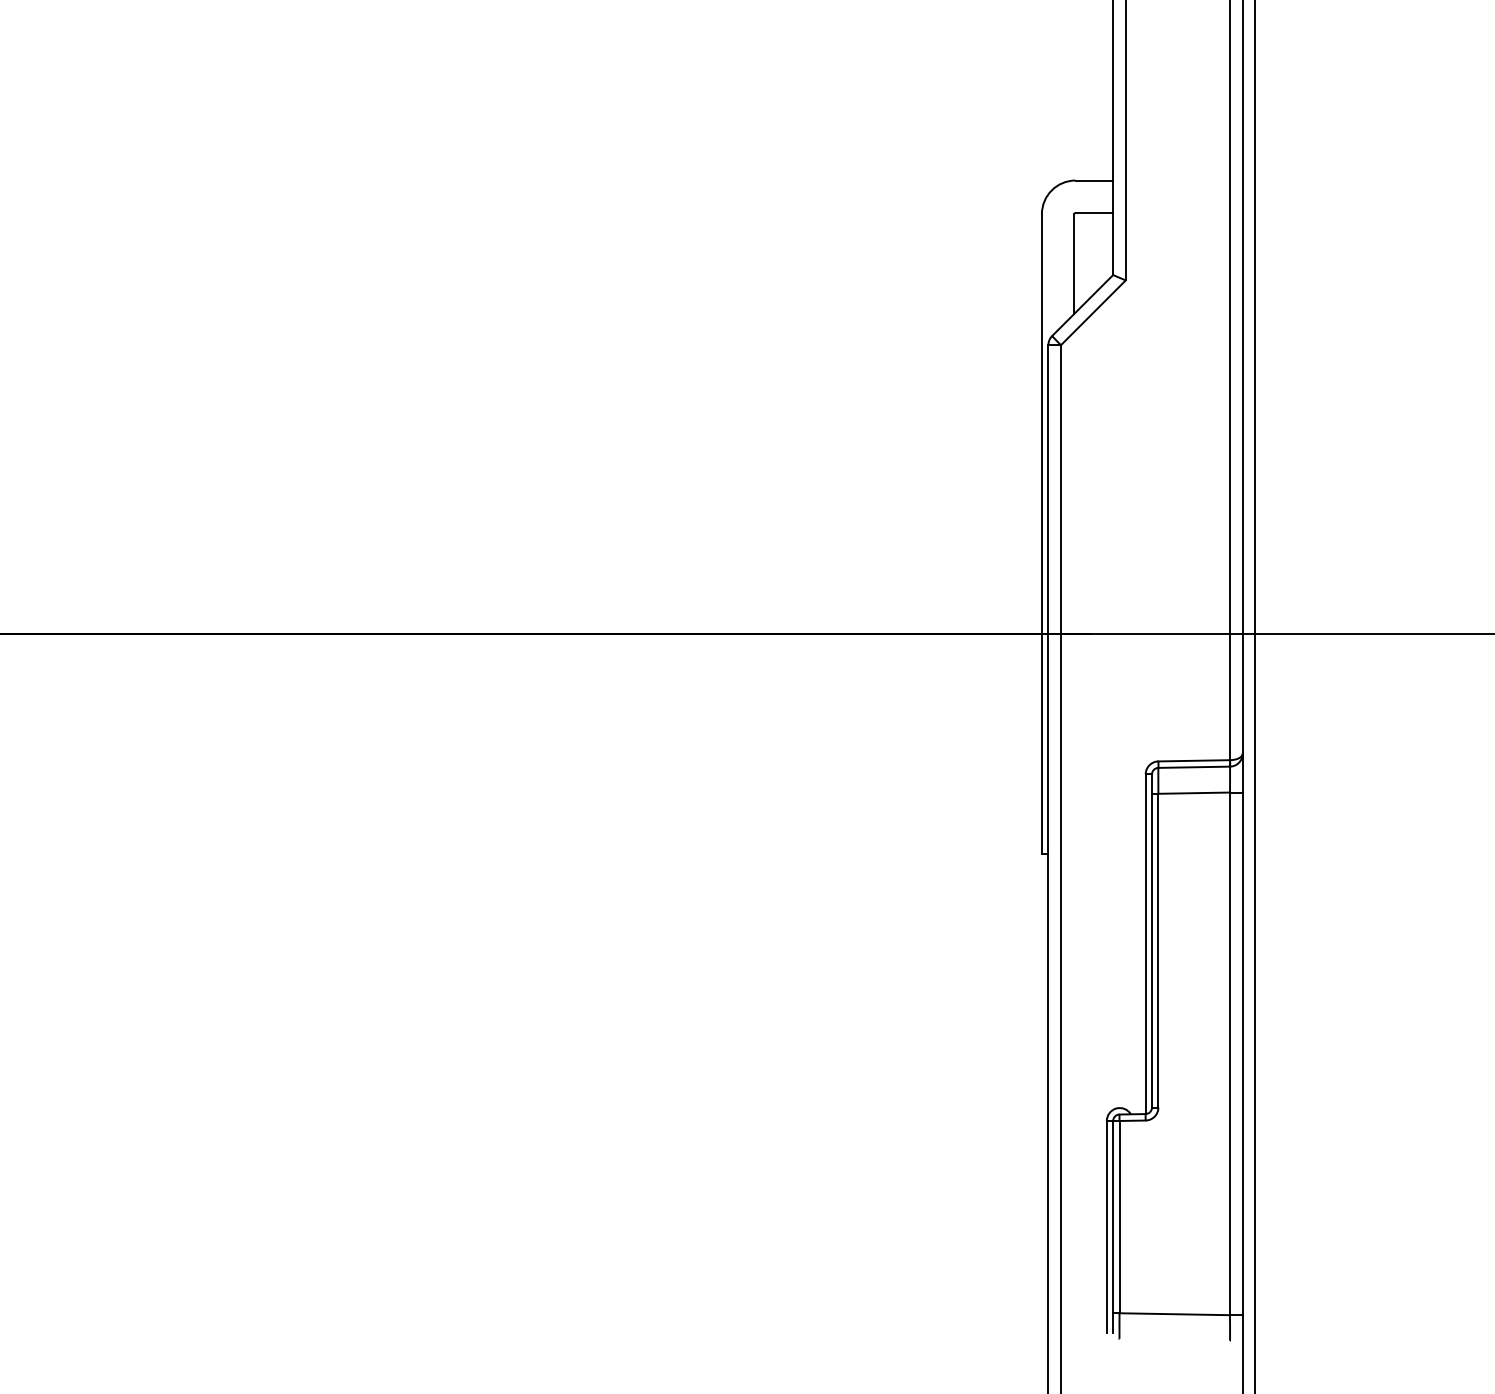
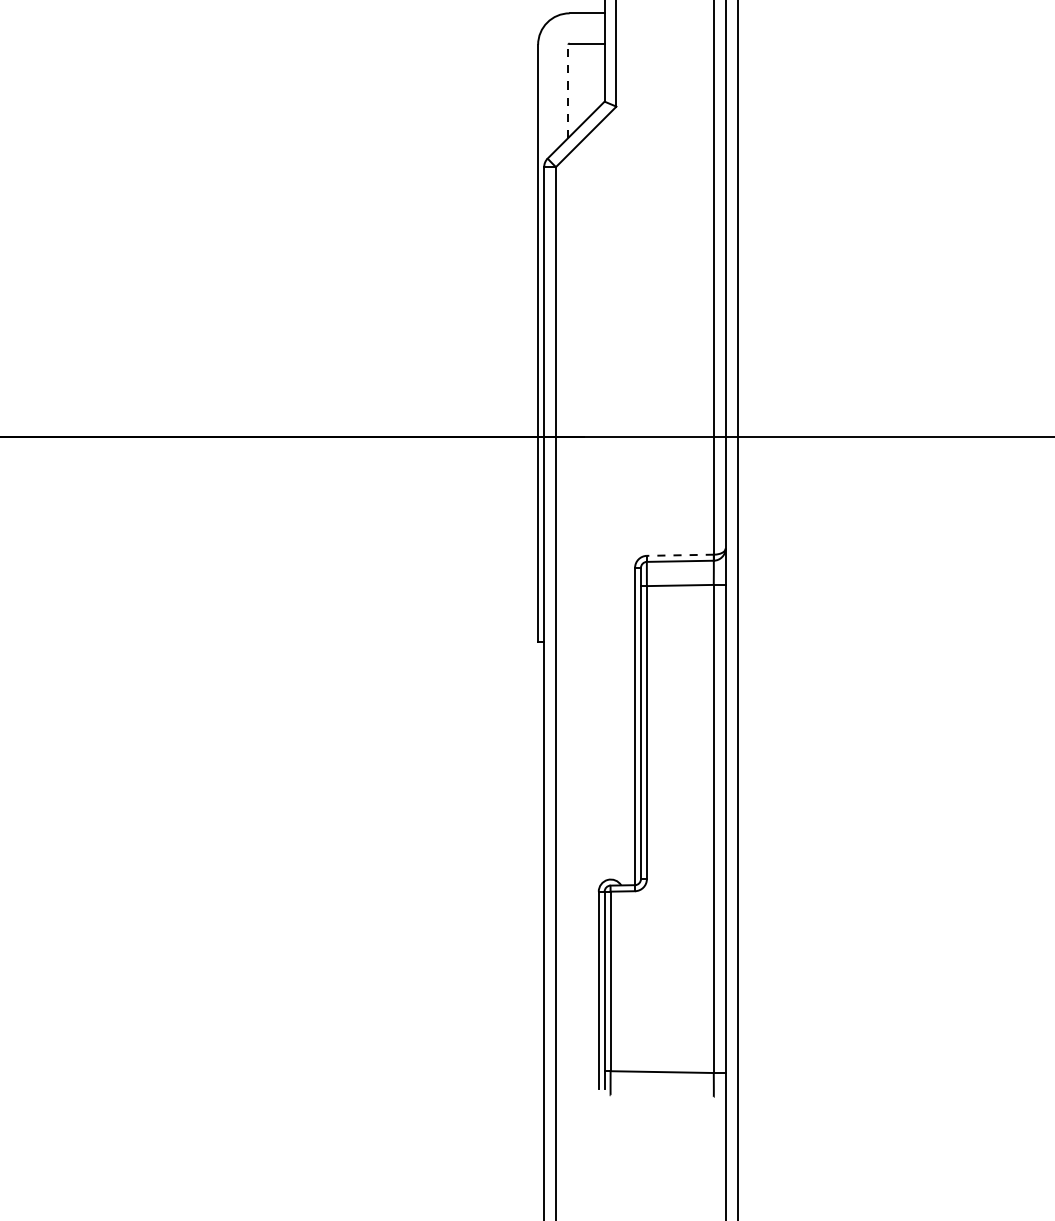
line: (1074, 264) -> (568, 91), solid -> dashed
line: (1194, 760) -> (680, 554), solid -> dashed

